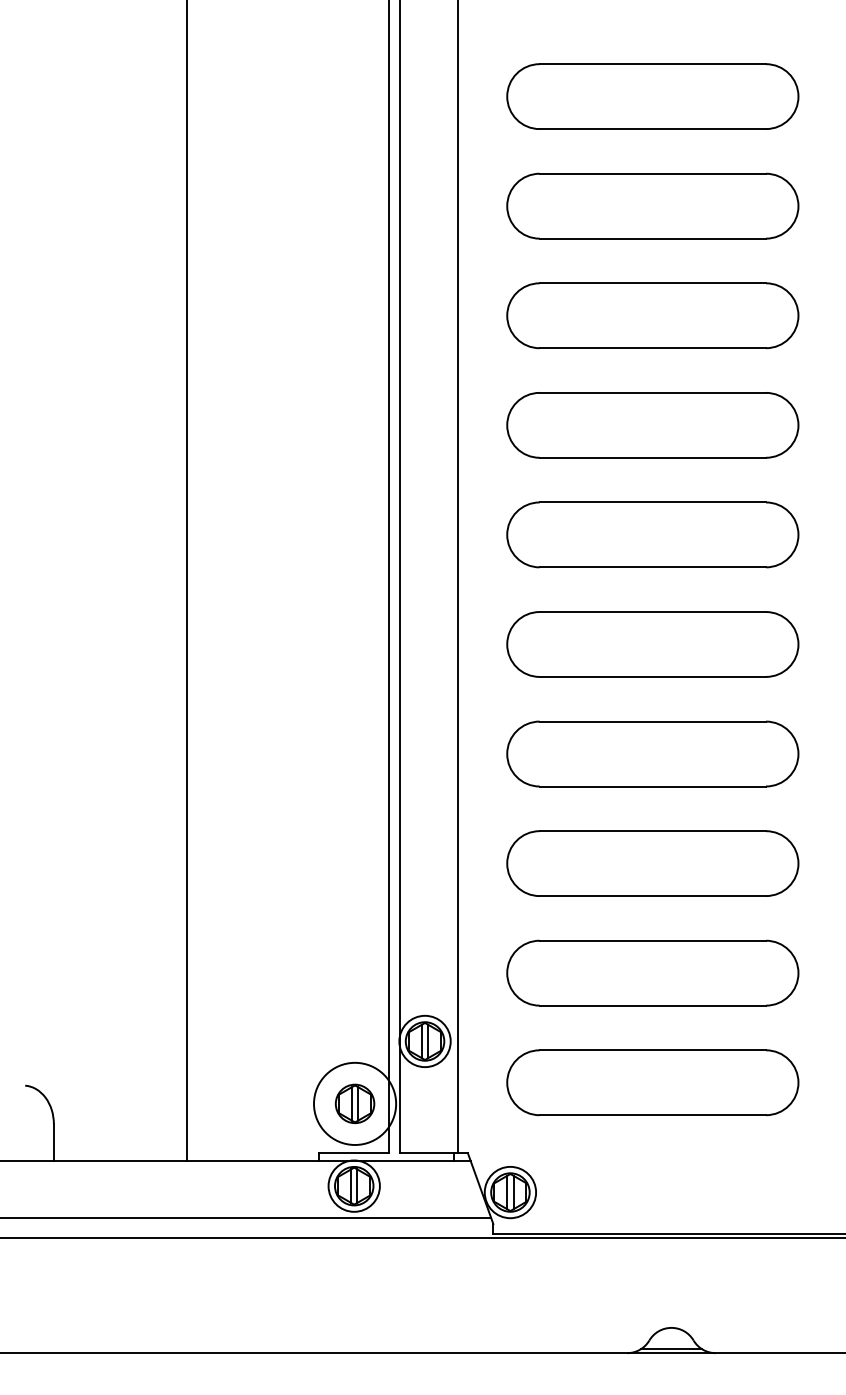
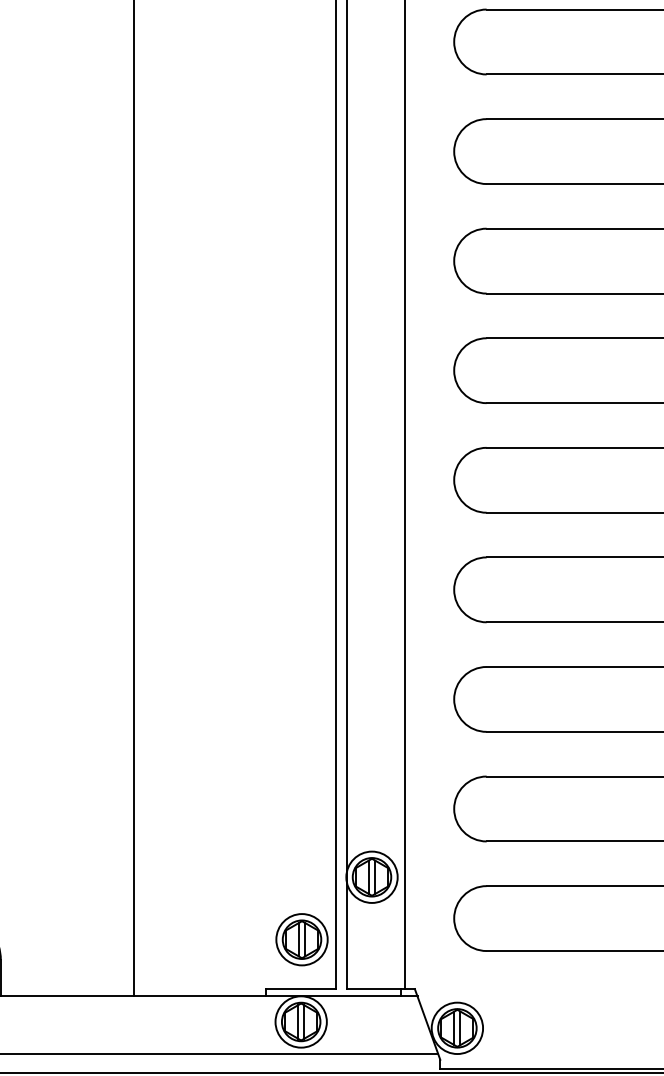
circle: (354, 1103) -> (301, 939), size x0.62

